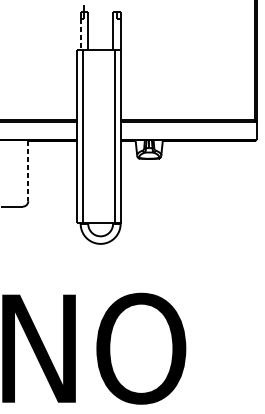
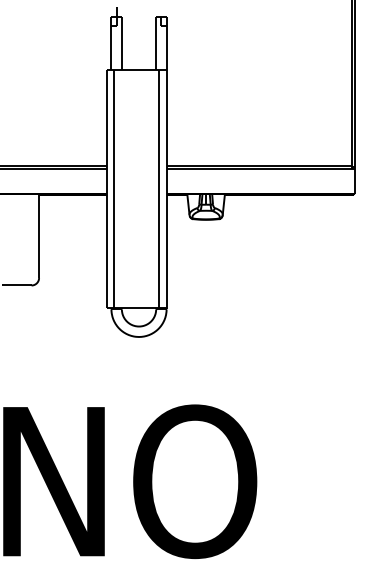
line: (80, 35) -> (111, 48), dashed -> solid
line: (28, 171) -> (39, 236), dashed -> solid

